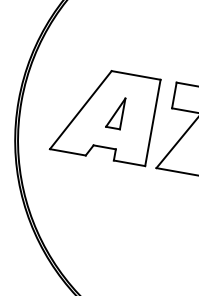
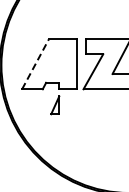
line: (81, 108) -> (35, 63), solid -> dashed
part: (116, 113) -> (55, 105), moved

